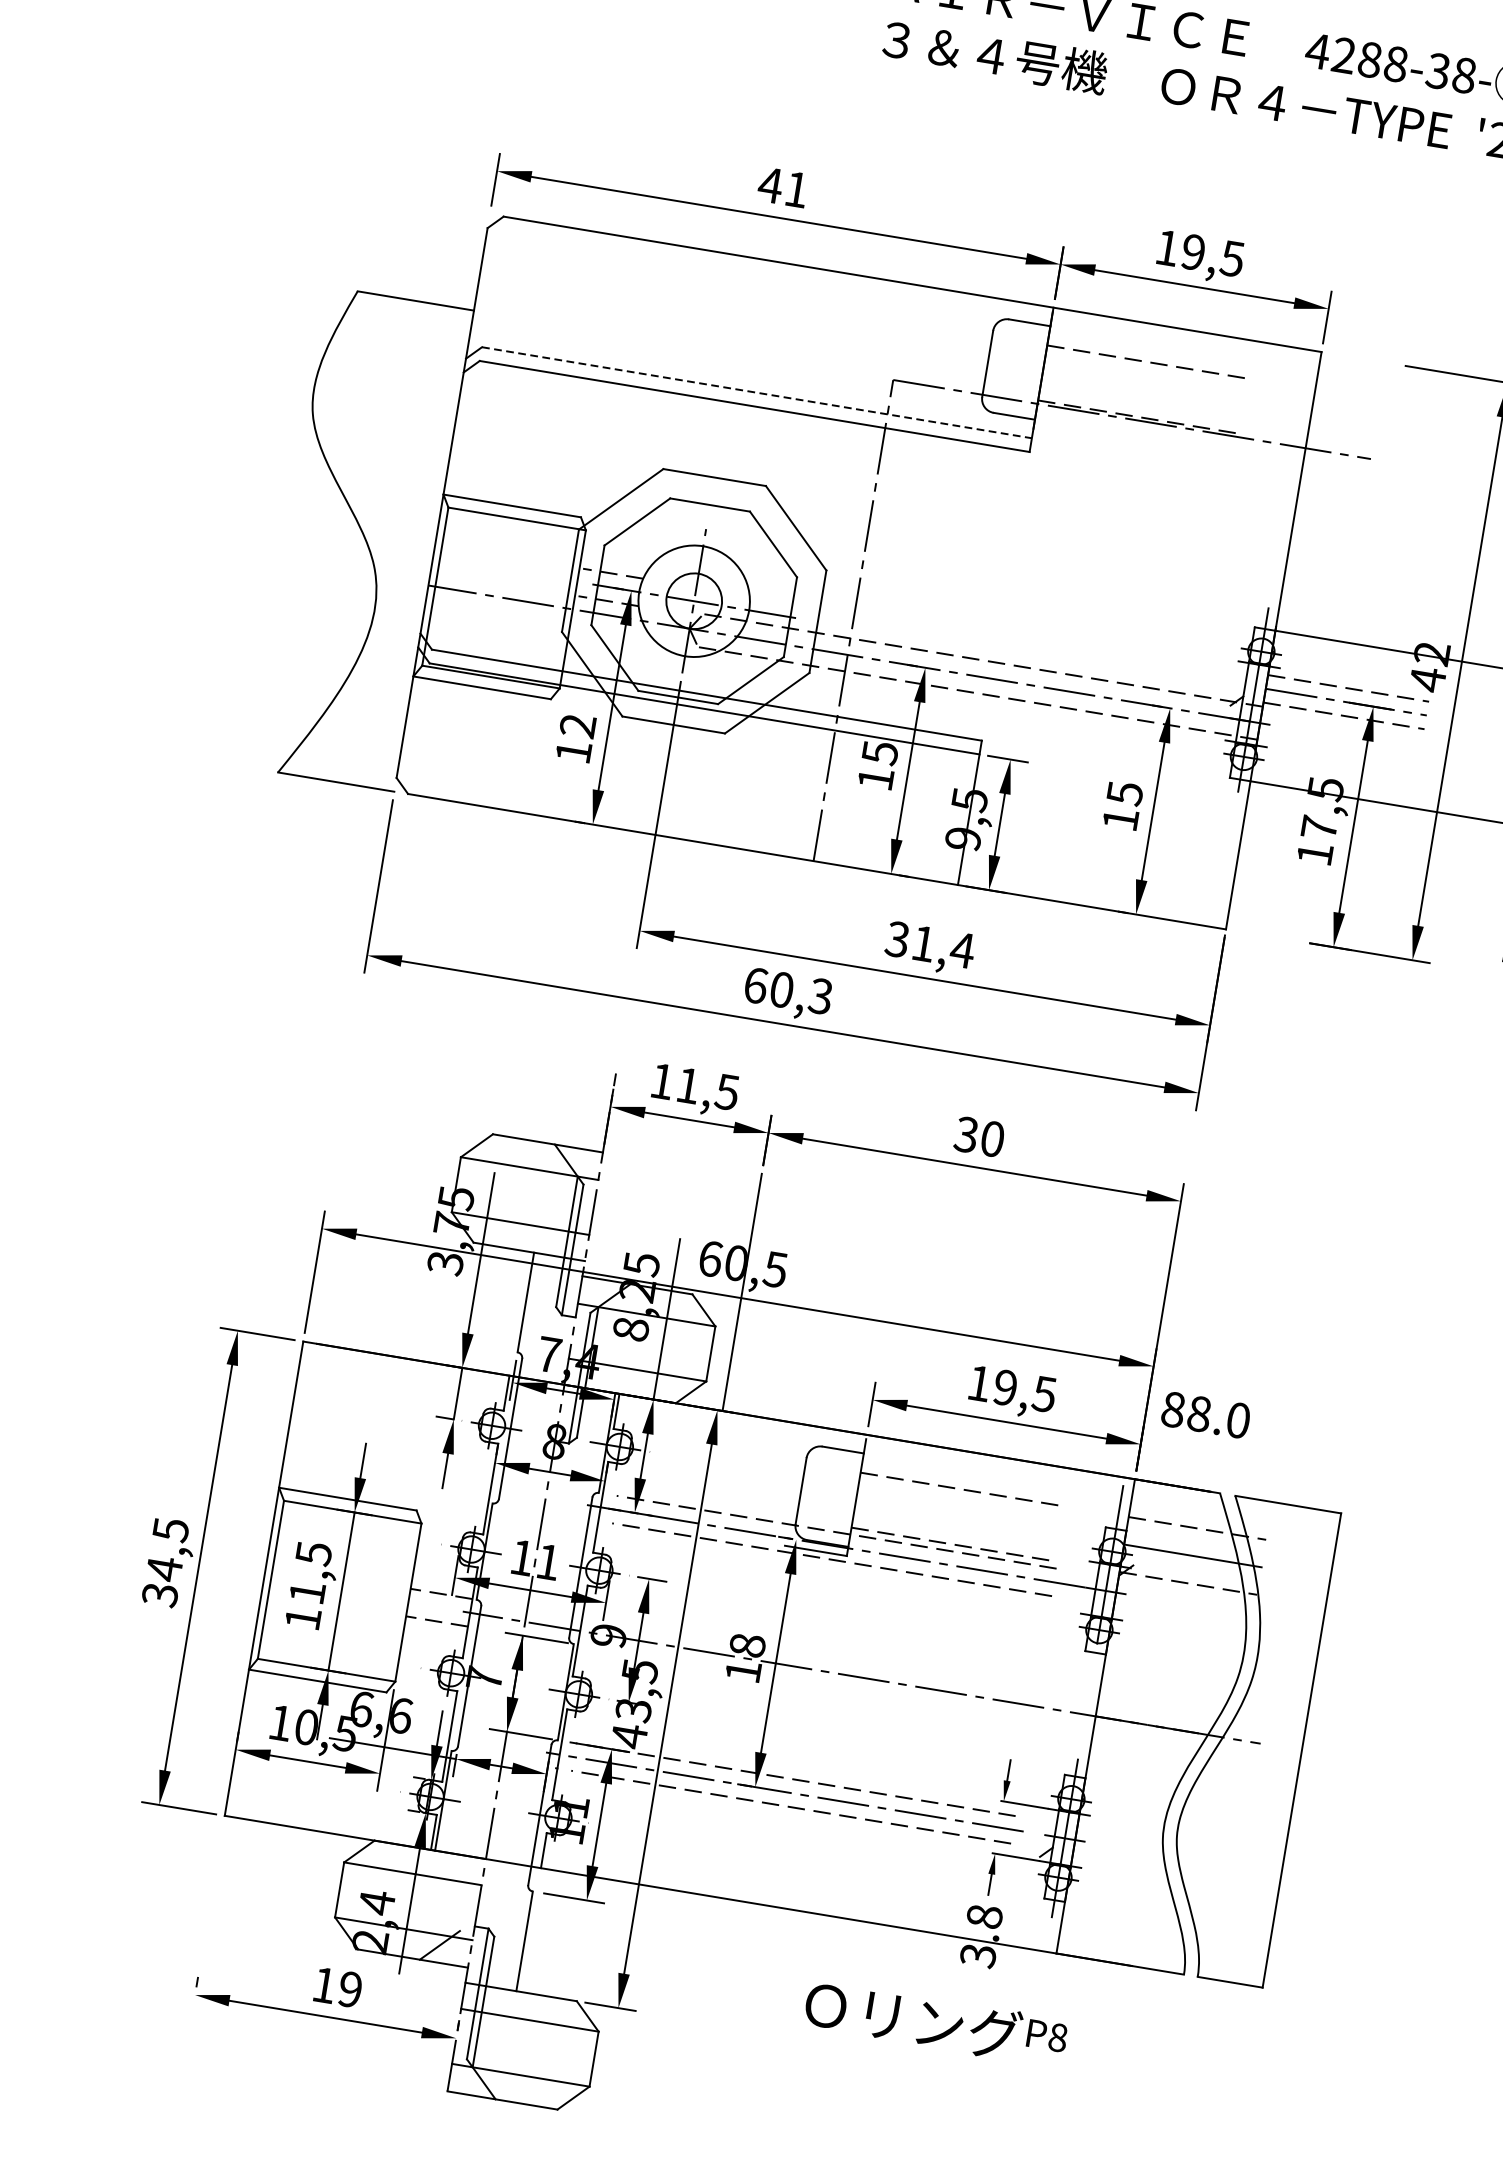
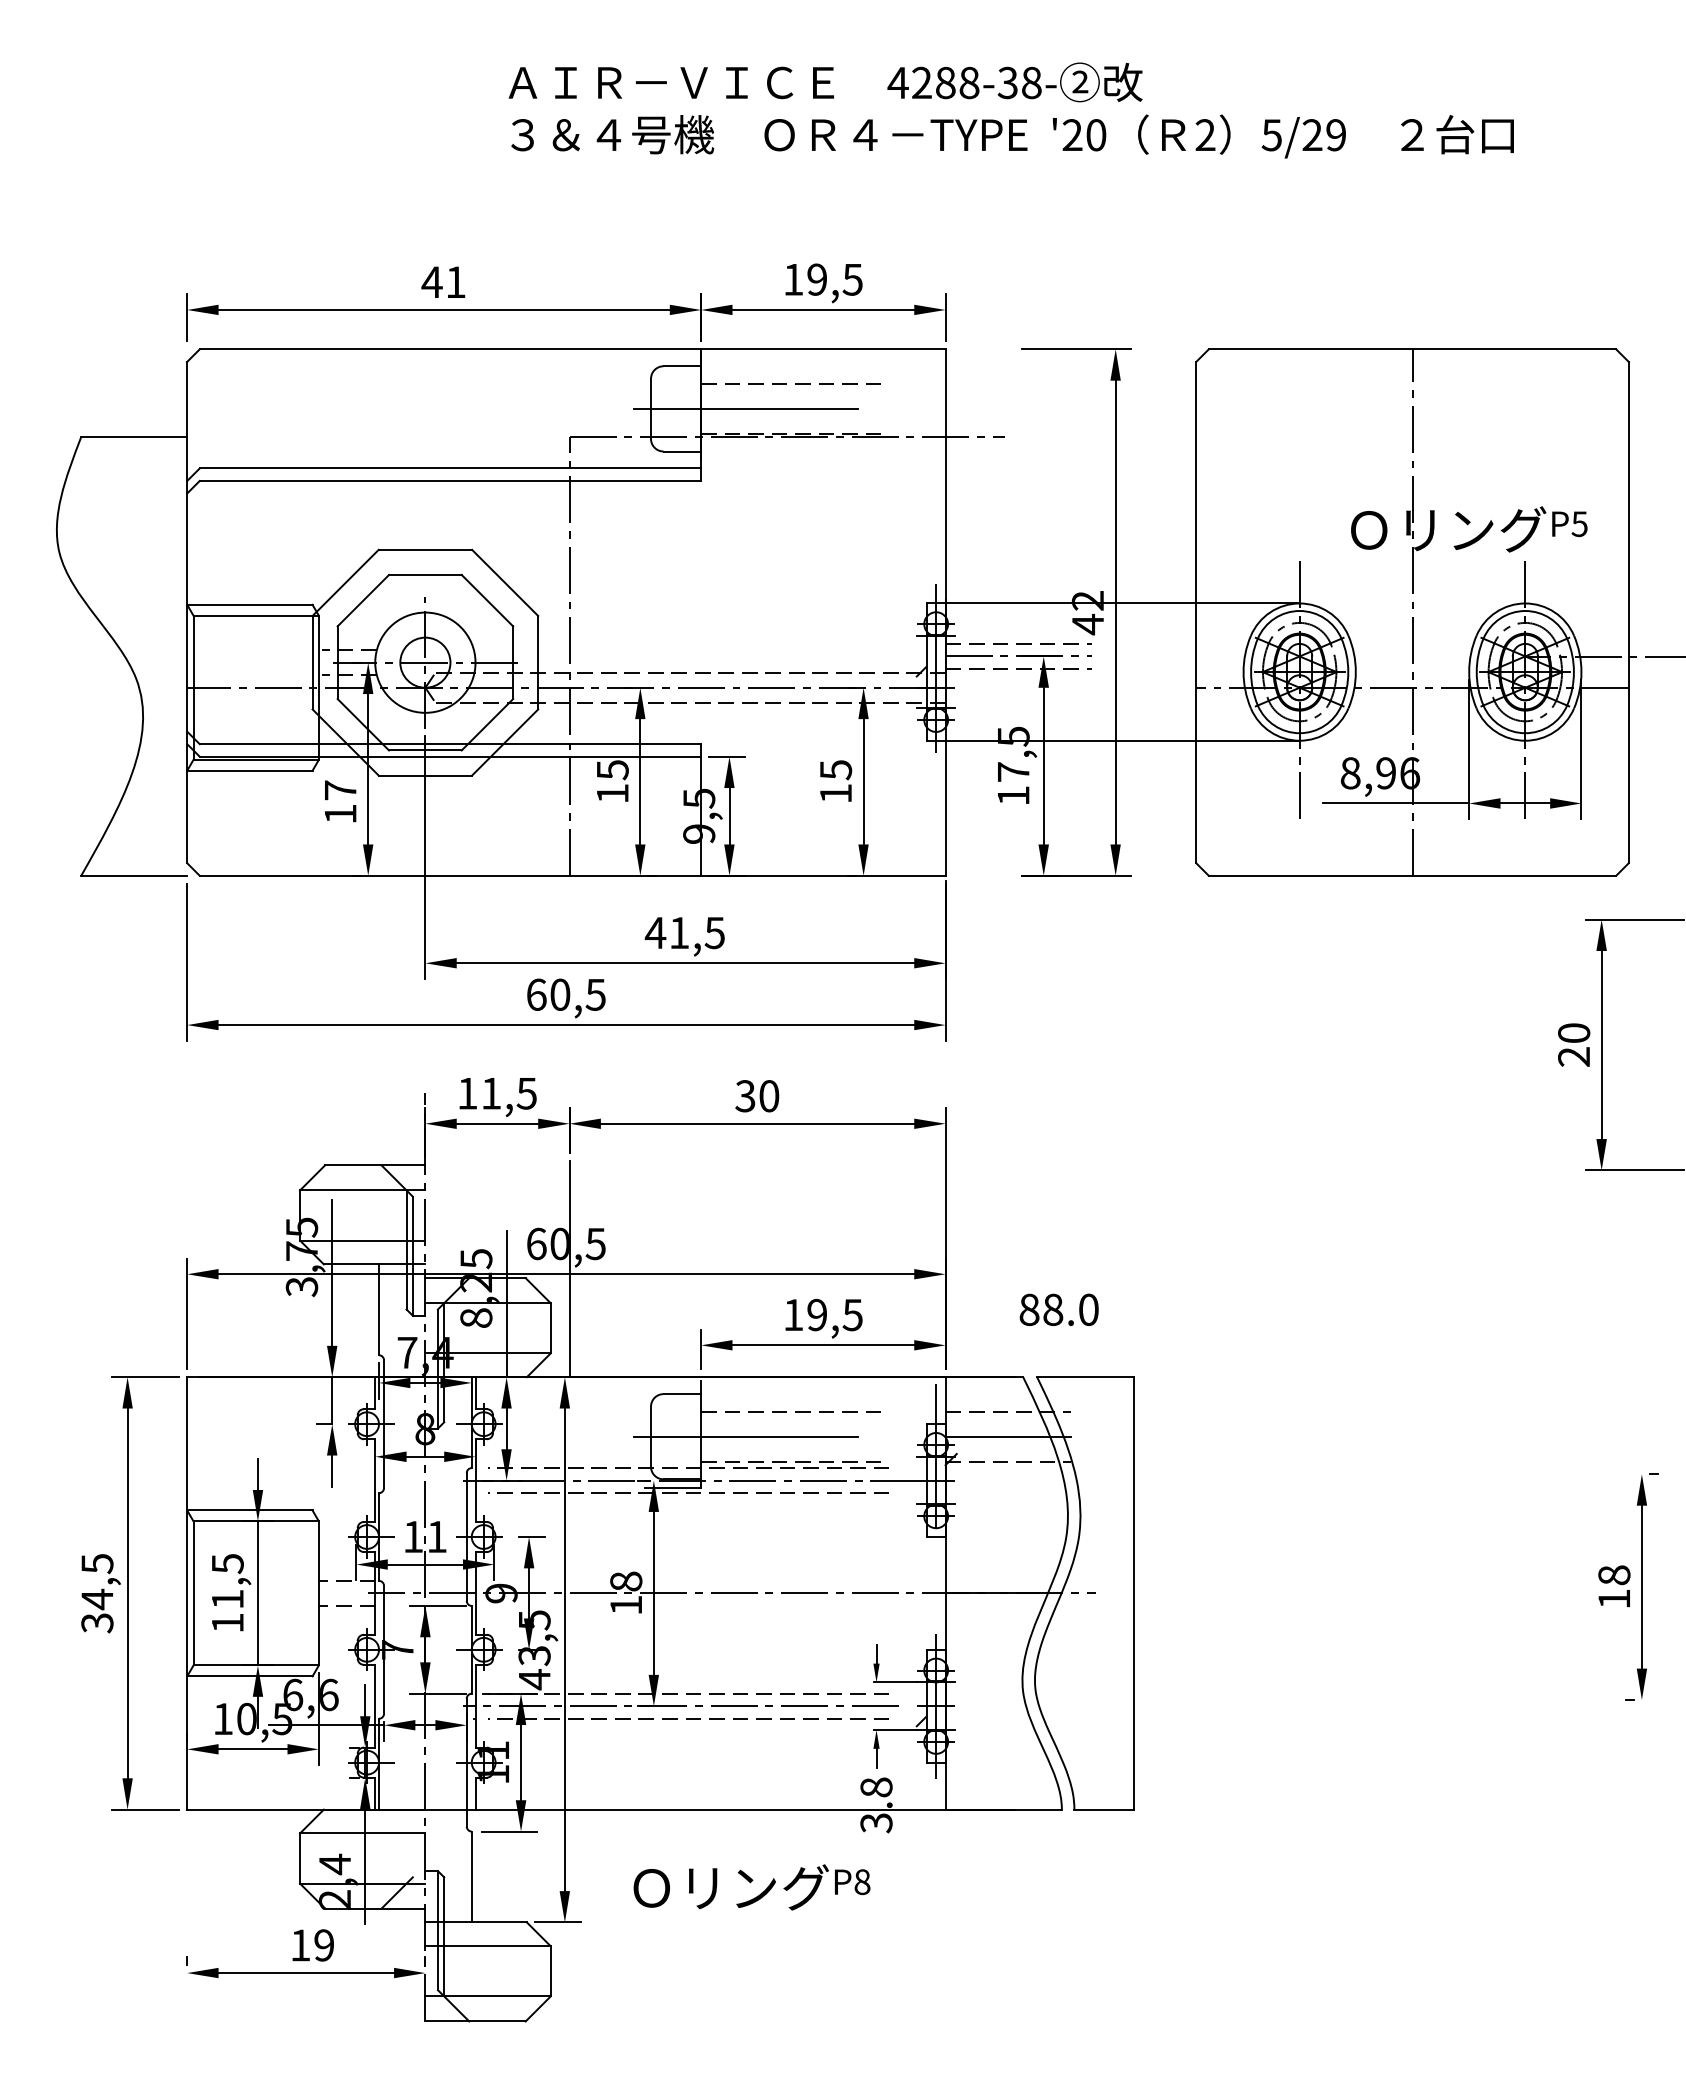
line: (1091, 380) -> (745, 408), added
line: (756, 392) -> (450, 468), dashed -> solid
text: (577, 725) -> (340, 790), 12 -> 17
text: (929, 944) -> (684, 932), 31,4 -> 41,5
text: (820, 996) -> (595, 994), 60,3 -> 60,5
text: (1205, 1414) -> (1058, 1309), moved
line: (904, 1507) -> (745, 1436), added
text: (935, 2023) -> (751, 1887), moved

